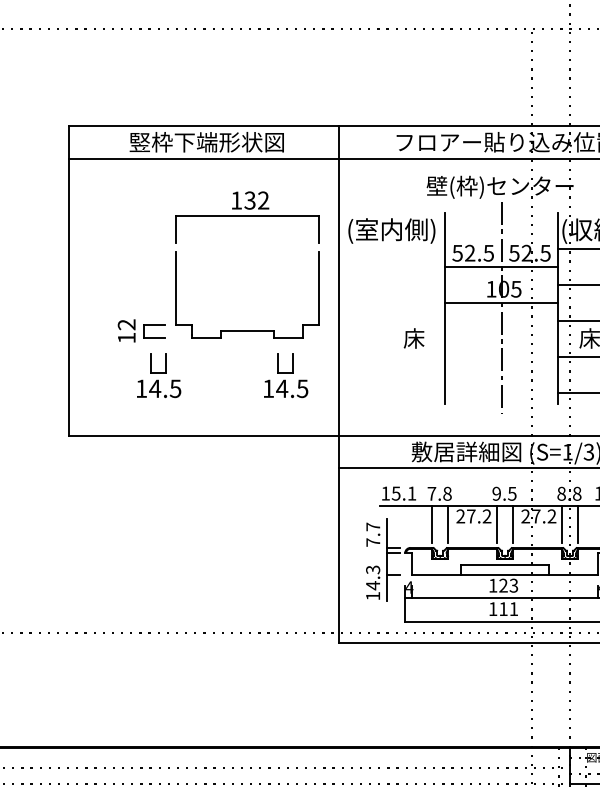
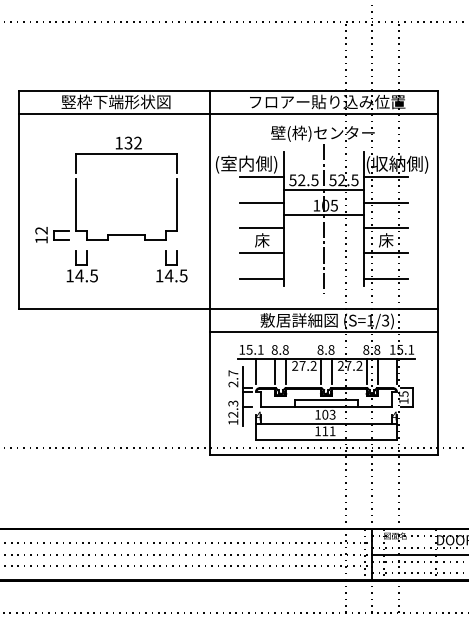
line: (413, 249) -> (261, 177), added
part: (176, 266) -> (76, 189), moved
line: (413, 284) -> (261, 202), added
line: (413, 320) -> (261, 227), added
line: (413, 357) -> (261, 253), added
line: (413, 392) -> (261, 278), added
text: (431, 493) -> (274, 349), 7.8 -> 8.8
text: (503, 493) -> (325, 349), 9.5 -> 8.8
line: (404, 524) -> (255, 371), added
text: (373, 542) -> (233, 384), 7.7 -> 2.7
text: (373, 585) -> (233, 414), 14.3 -> 12.3
text: (503, 585) -> (325, 414), 123 -> 103

